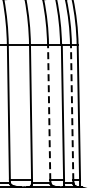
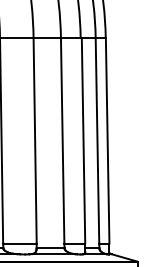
line: (49, 112) -> (63, 140), dashed -> solid
line: (72, 112) -> (98, 140), dashed -> solid

